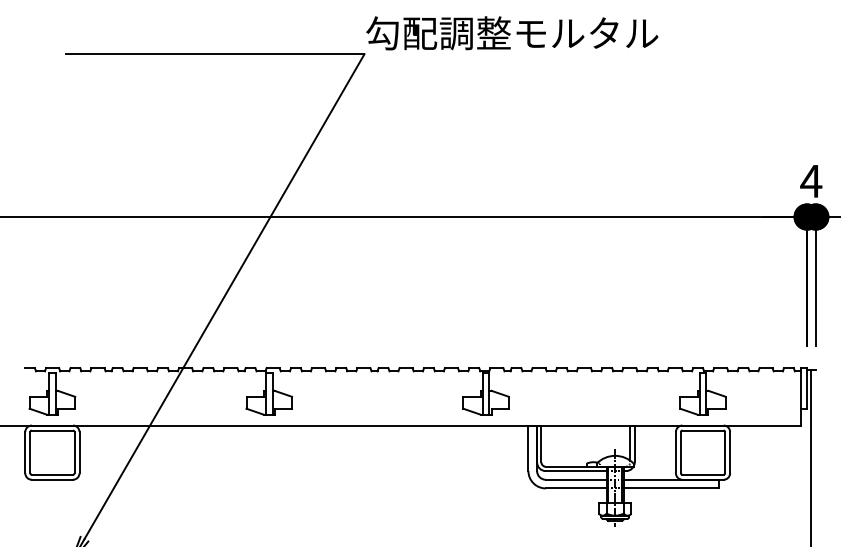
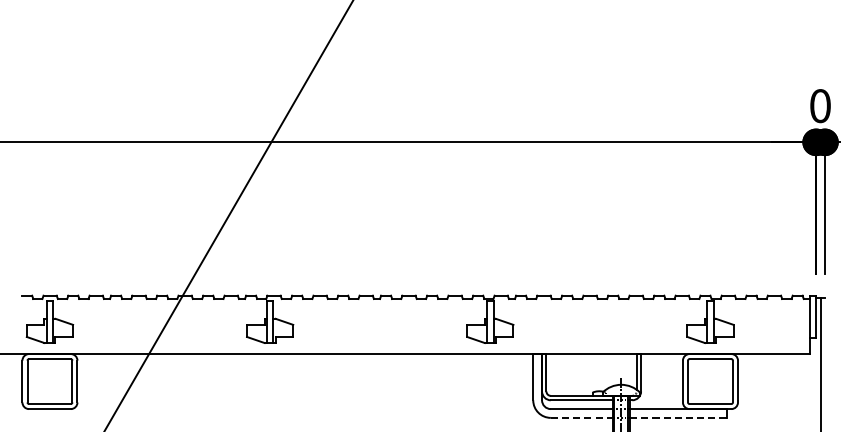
text: (811, 181) -> (820, 106), 4 -> 0
line: (576, 488) -> (582, 417), solid -> dashed
line: (671, 488) -> (678, 417), solid -> dashed

